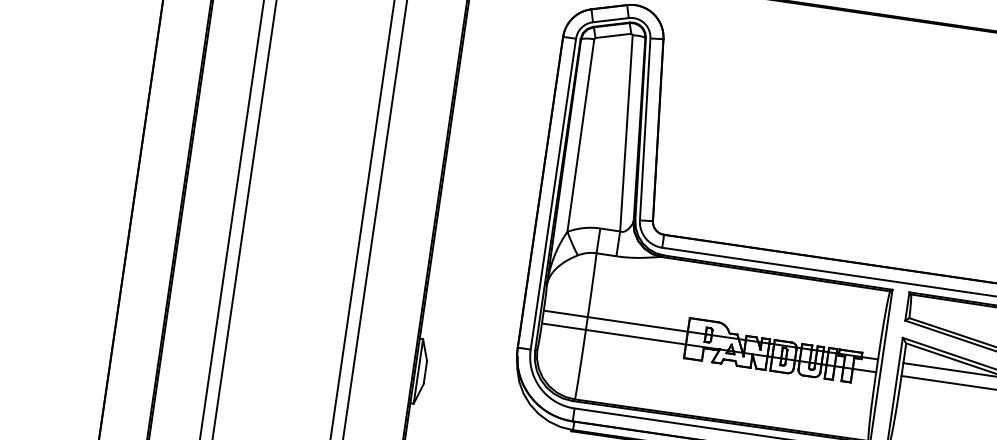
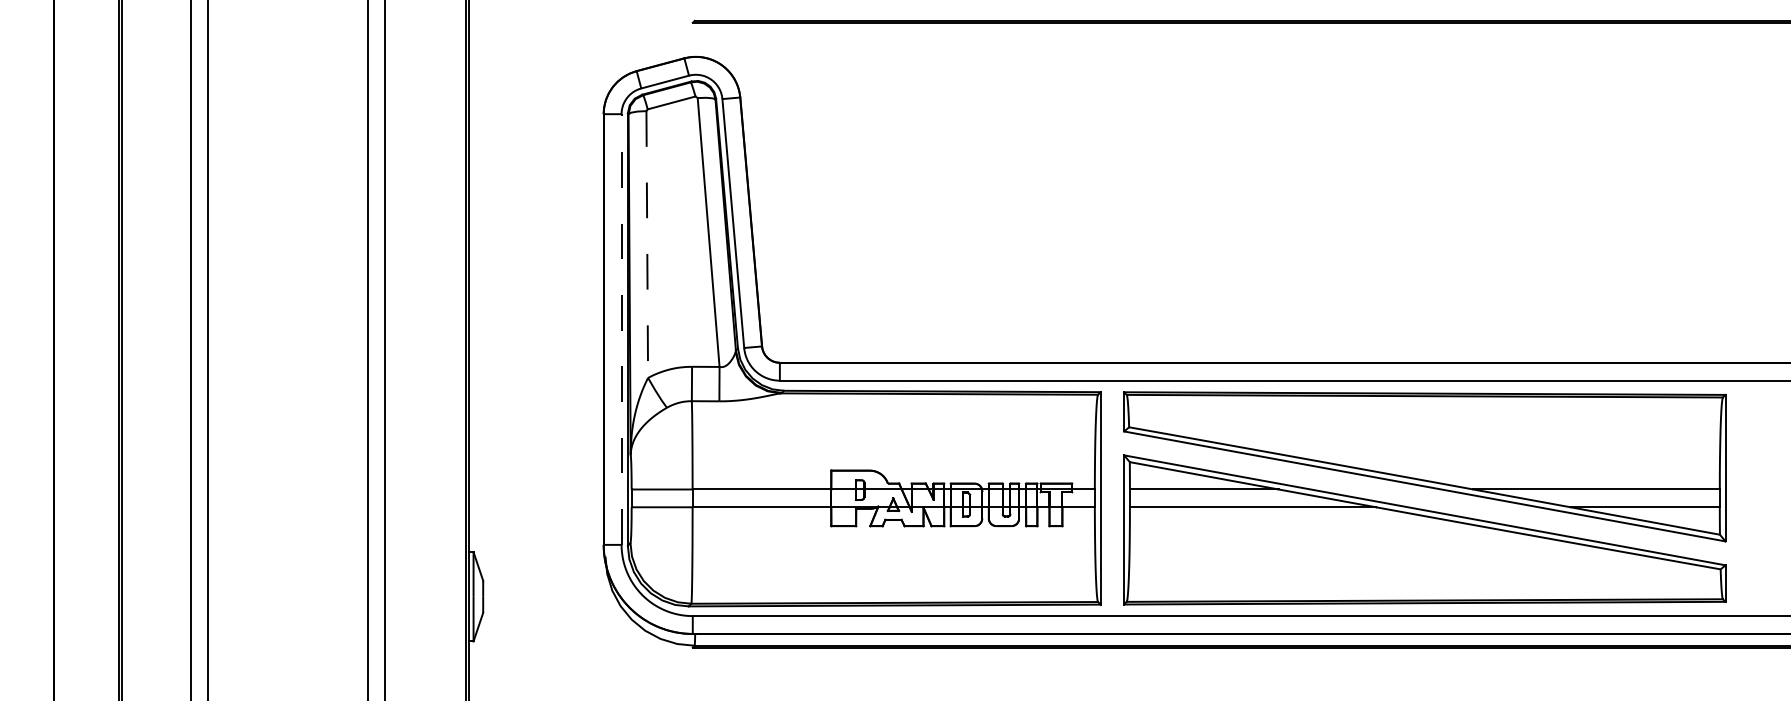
line: (580, 136) -> (647, 245), solid -> dashed
line: (553, 194) -> (621, 329), solid -> dashed

